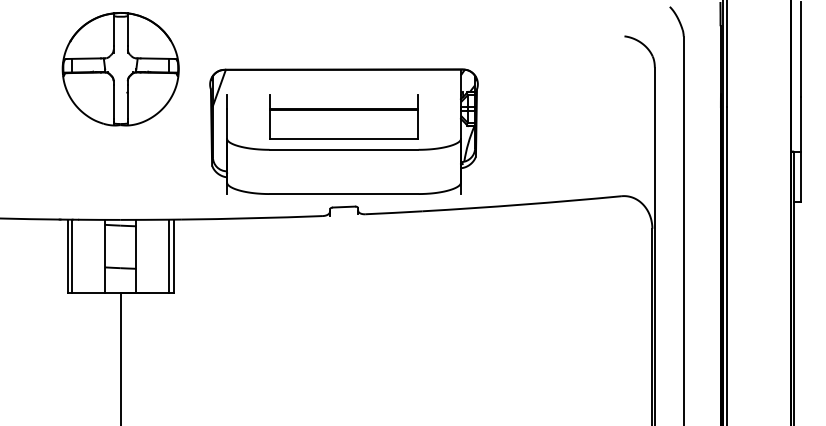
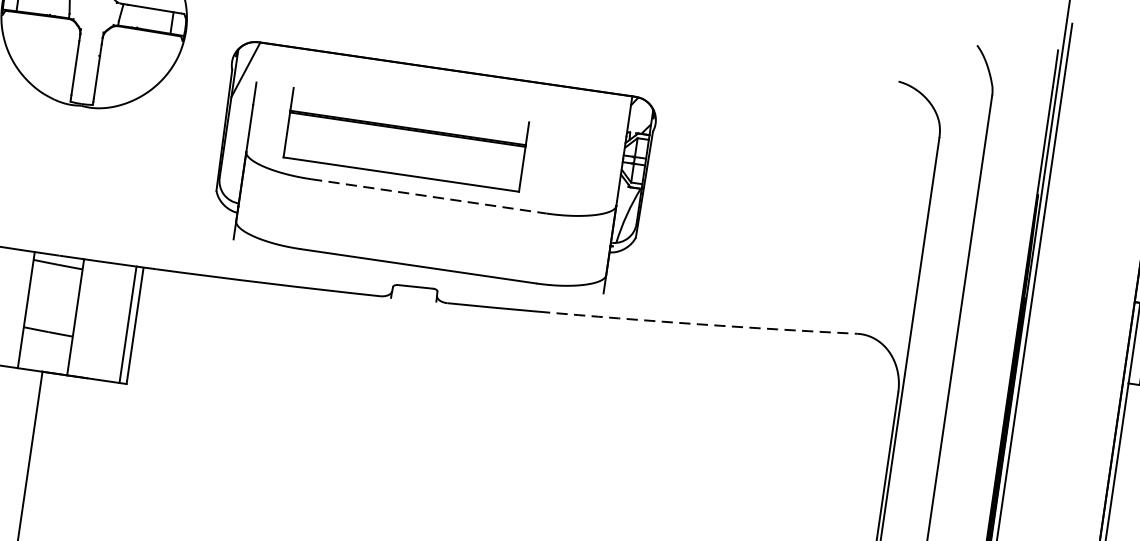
part: (343, 116) -> (405, 139), moved
line: (344, 149) -> (429, 195), solid -> dashed
arc: (522, 204) -> (698, 324), solid -> dashed

